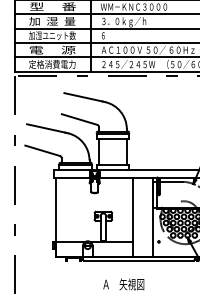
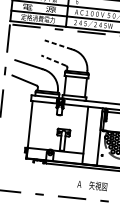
line: (83, 97) -> (58, 44), solid -> dashed
line: (79, 119) -> (53, 60), solid -> dashed
text: (123, 284) -> (92, 185), moved

